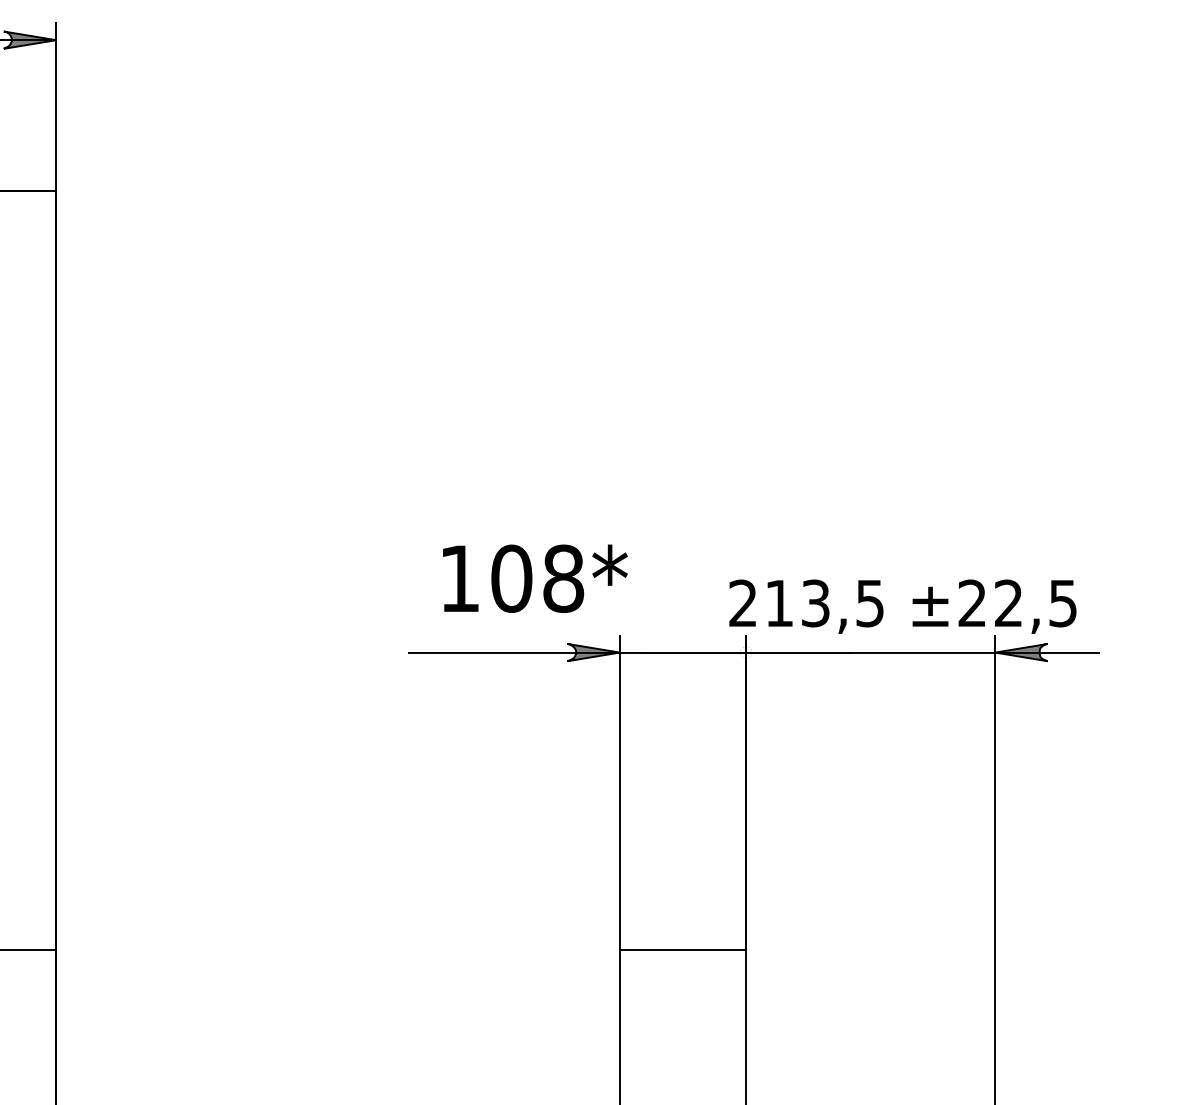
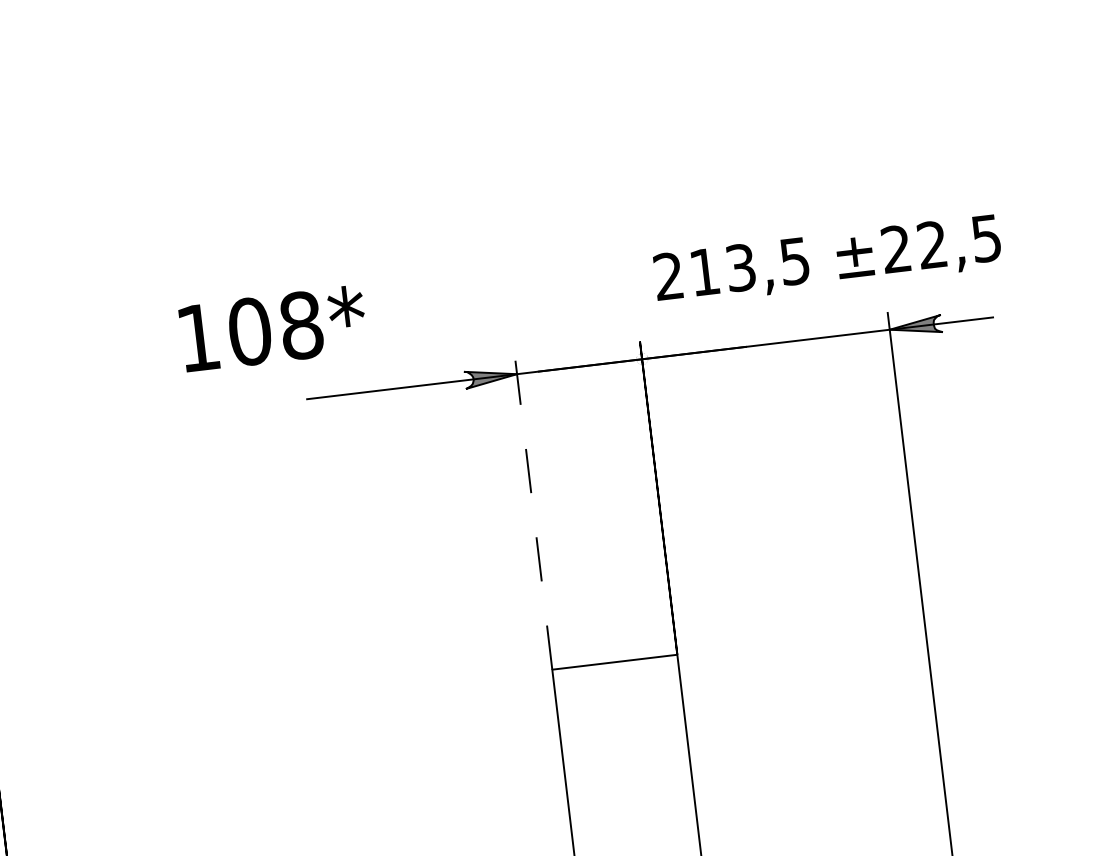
text: (535, 578) -> (273, 328), moved
text: (902, 606) -> (827, 260), moved
line: (619, 792) -> (533, 513), solid -> dashed

